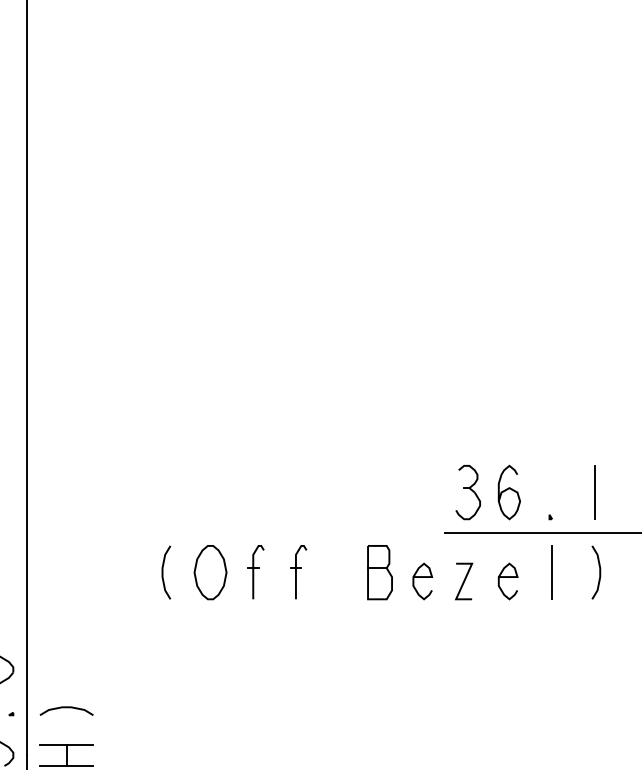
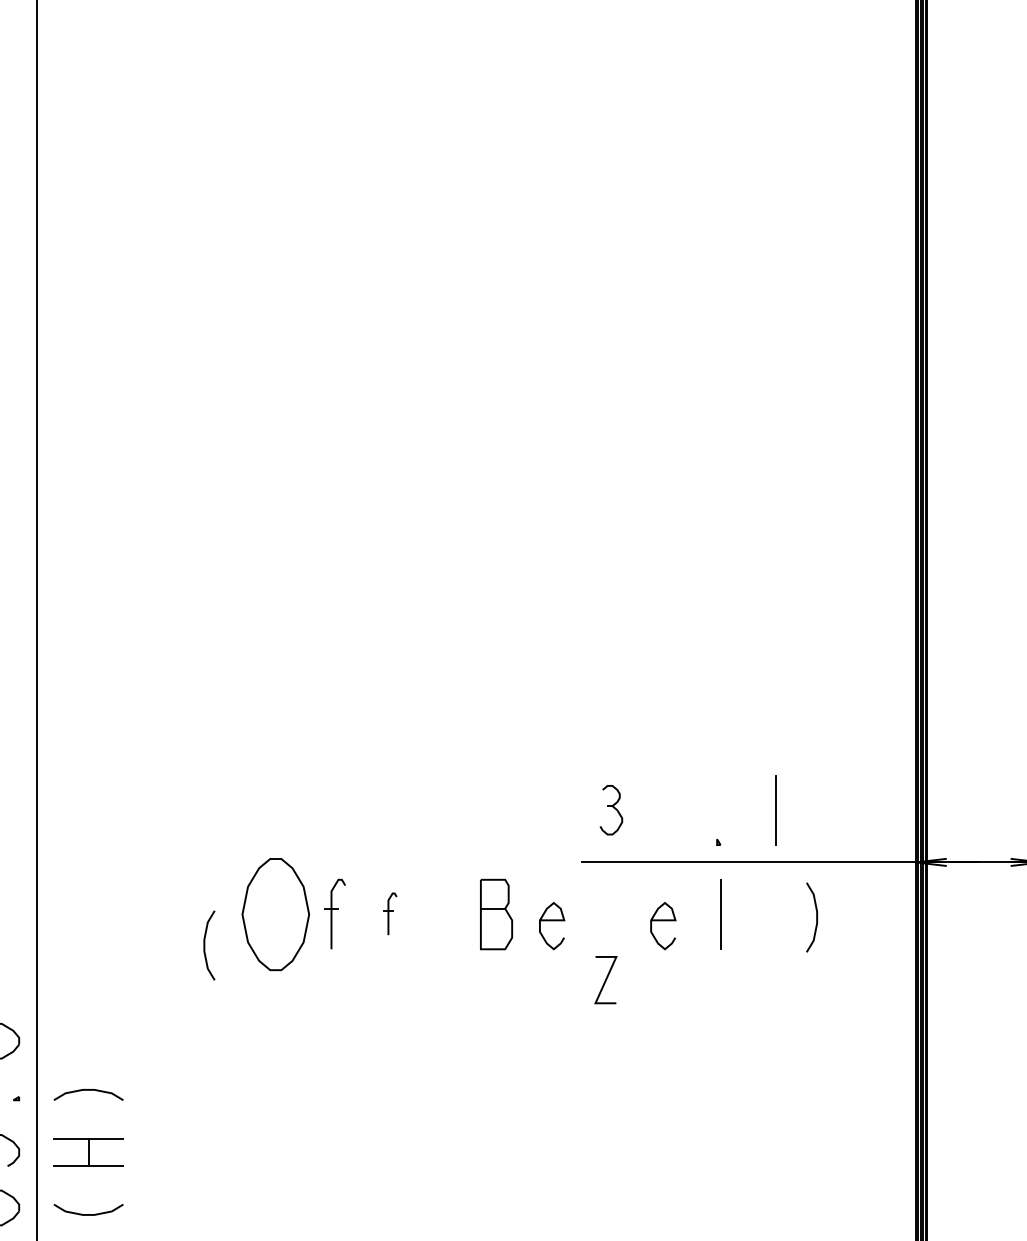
curve: (508, 489) -> (663, 806), removed
part: (468, 491) -> (611, 809), size x0.7
part: (298, 571) -> (390, 913), size x0.6
curve: (163, 572) -> (205, 945), moved
part: (210, 572) -> (275, 914), size x1.6
curve: (599, 572) -> (816, 917), moved
line: (463, 581) -> (605, 980), moved

